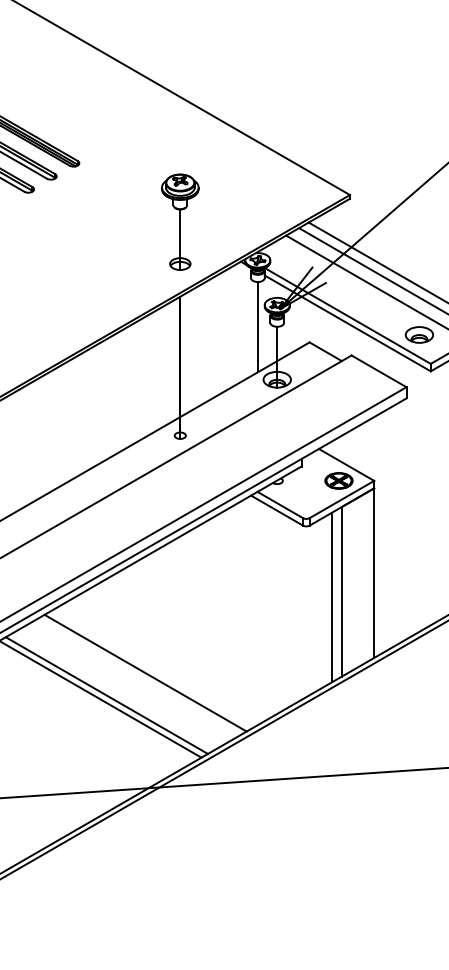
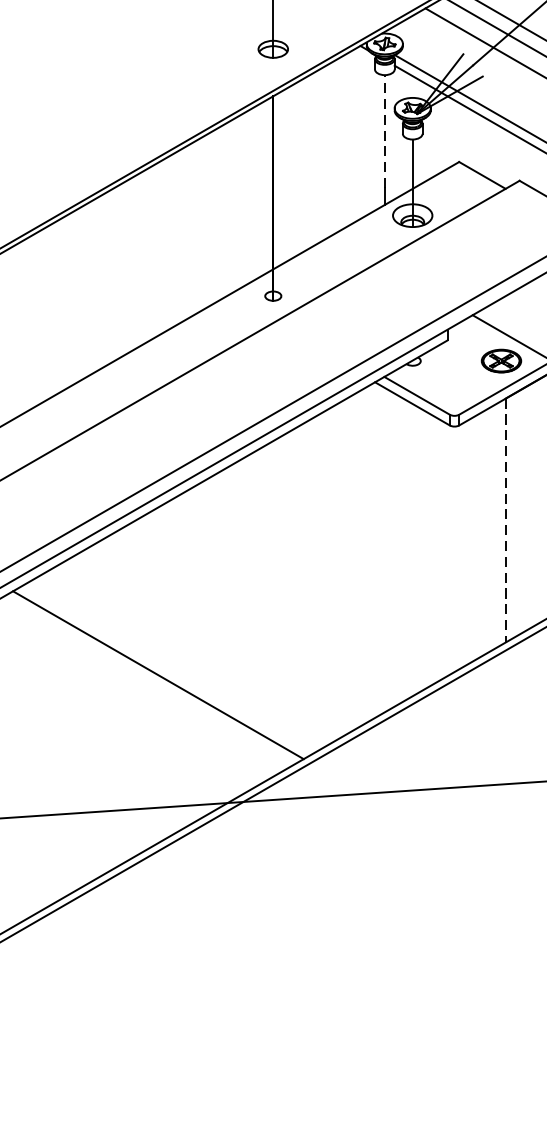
line: (257, 320) -> (384, 130), solid -> dashed
line: (341, 591) -> (505, 520), solid -> dashed
line: (332, 597) -> (492, 528), removed
line: (145, 672) -> (223, 636), removed
line: (106, 695) -> (167, 669), removed

